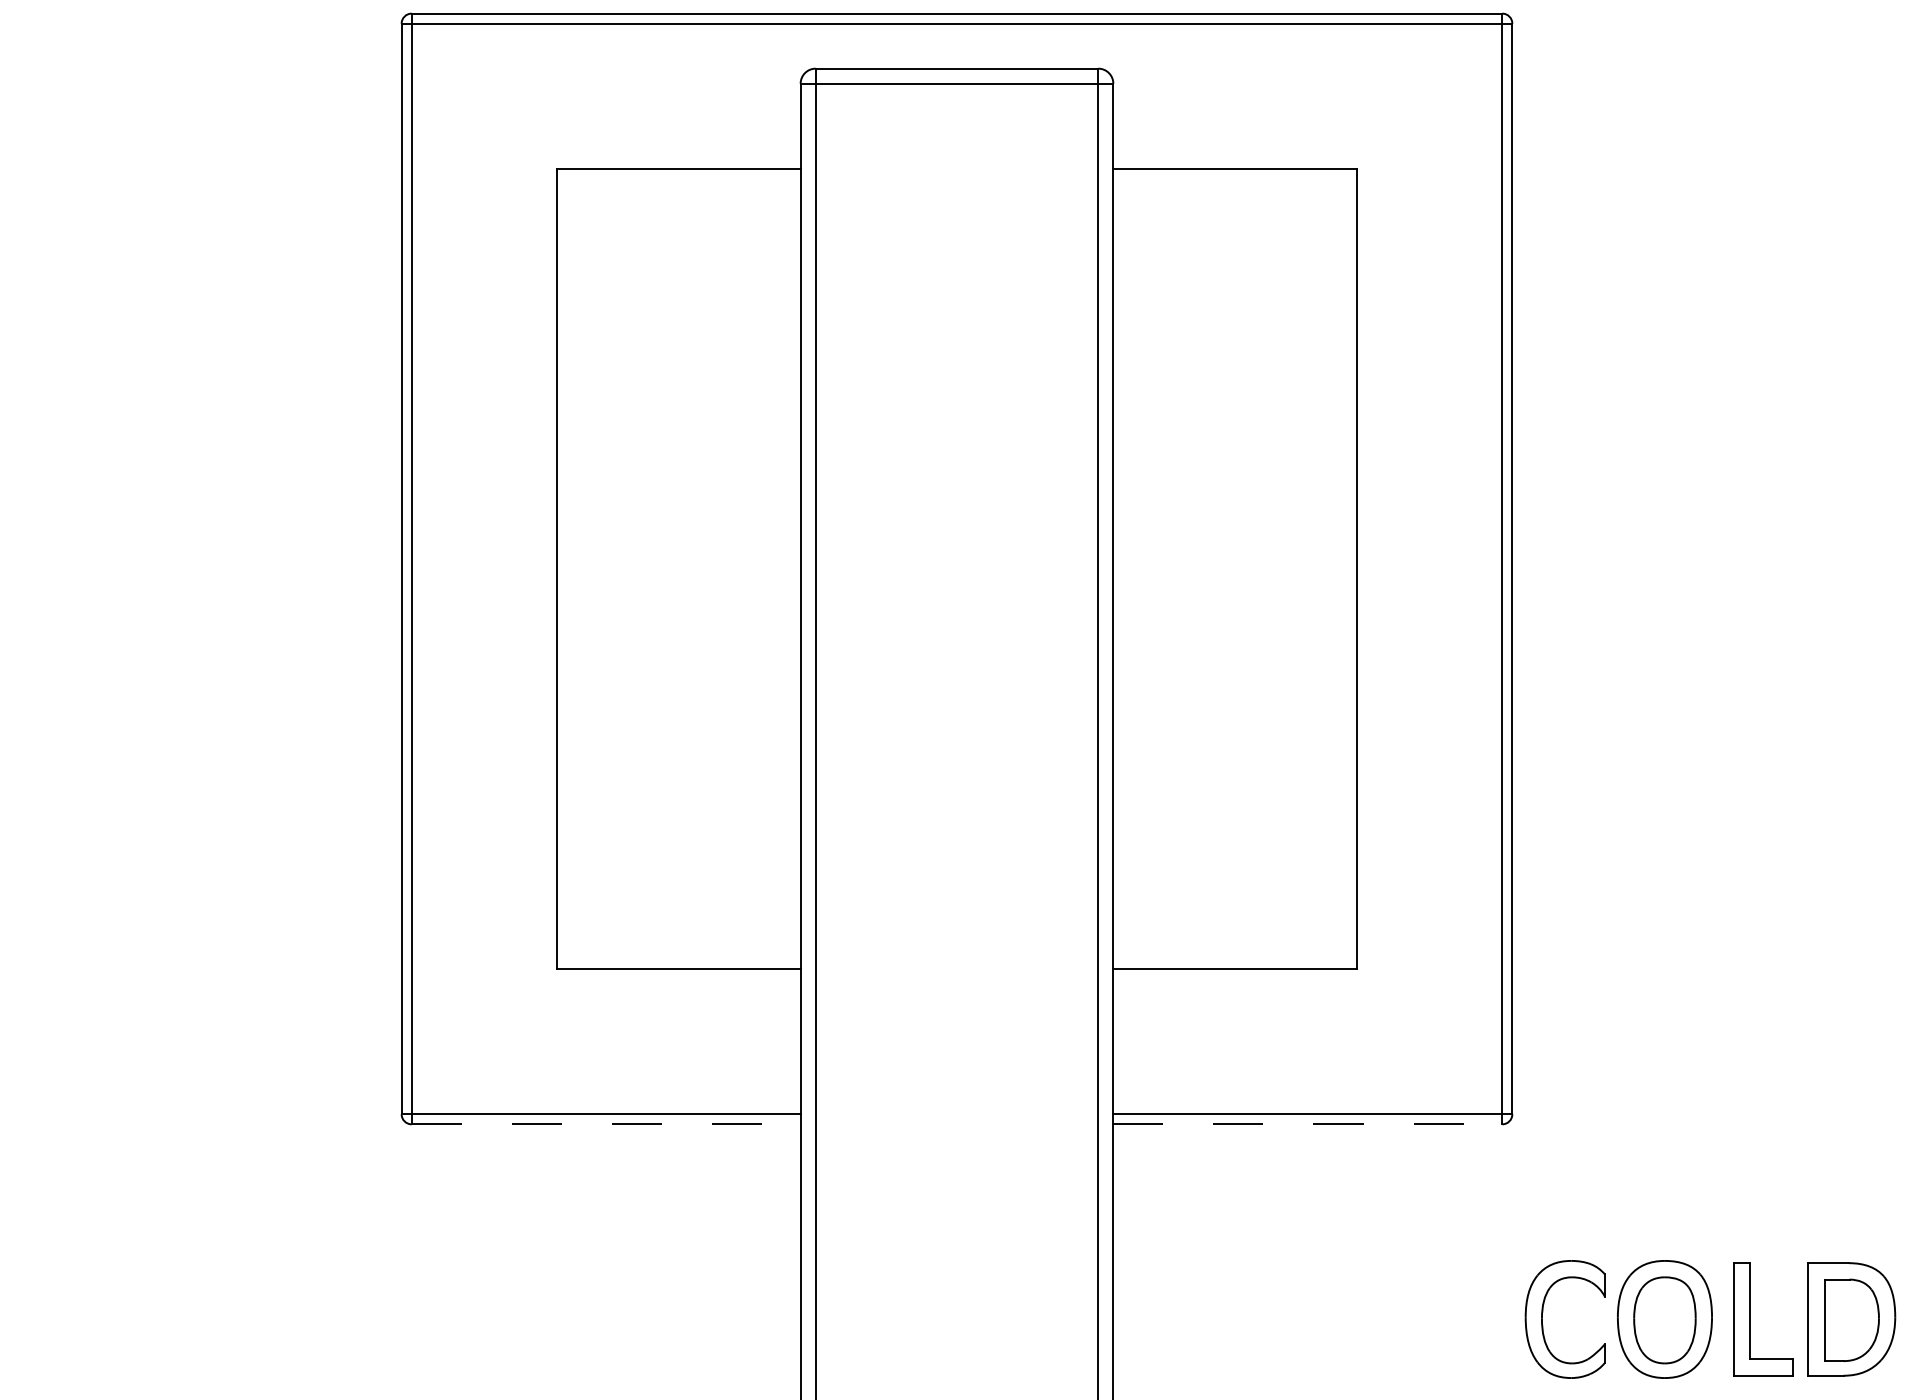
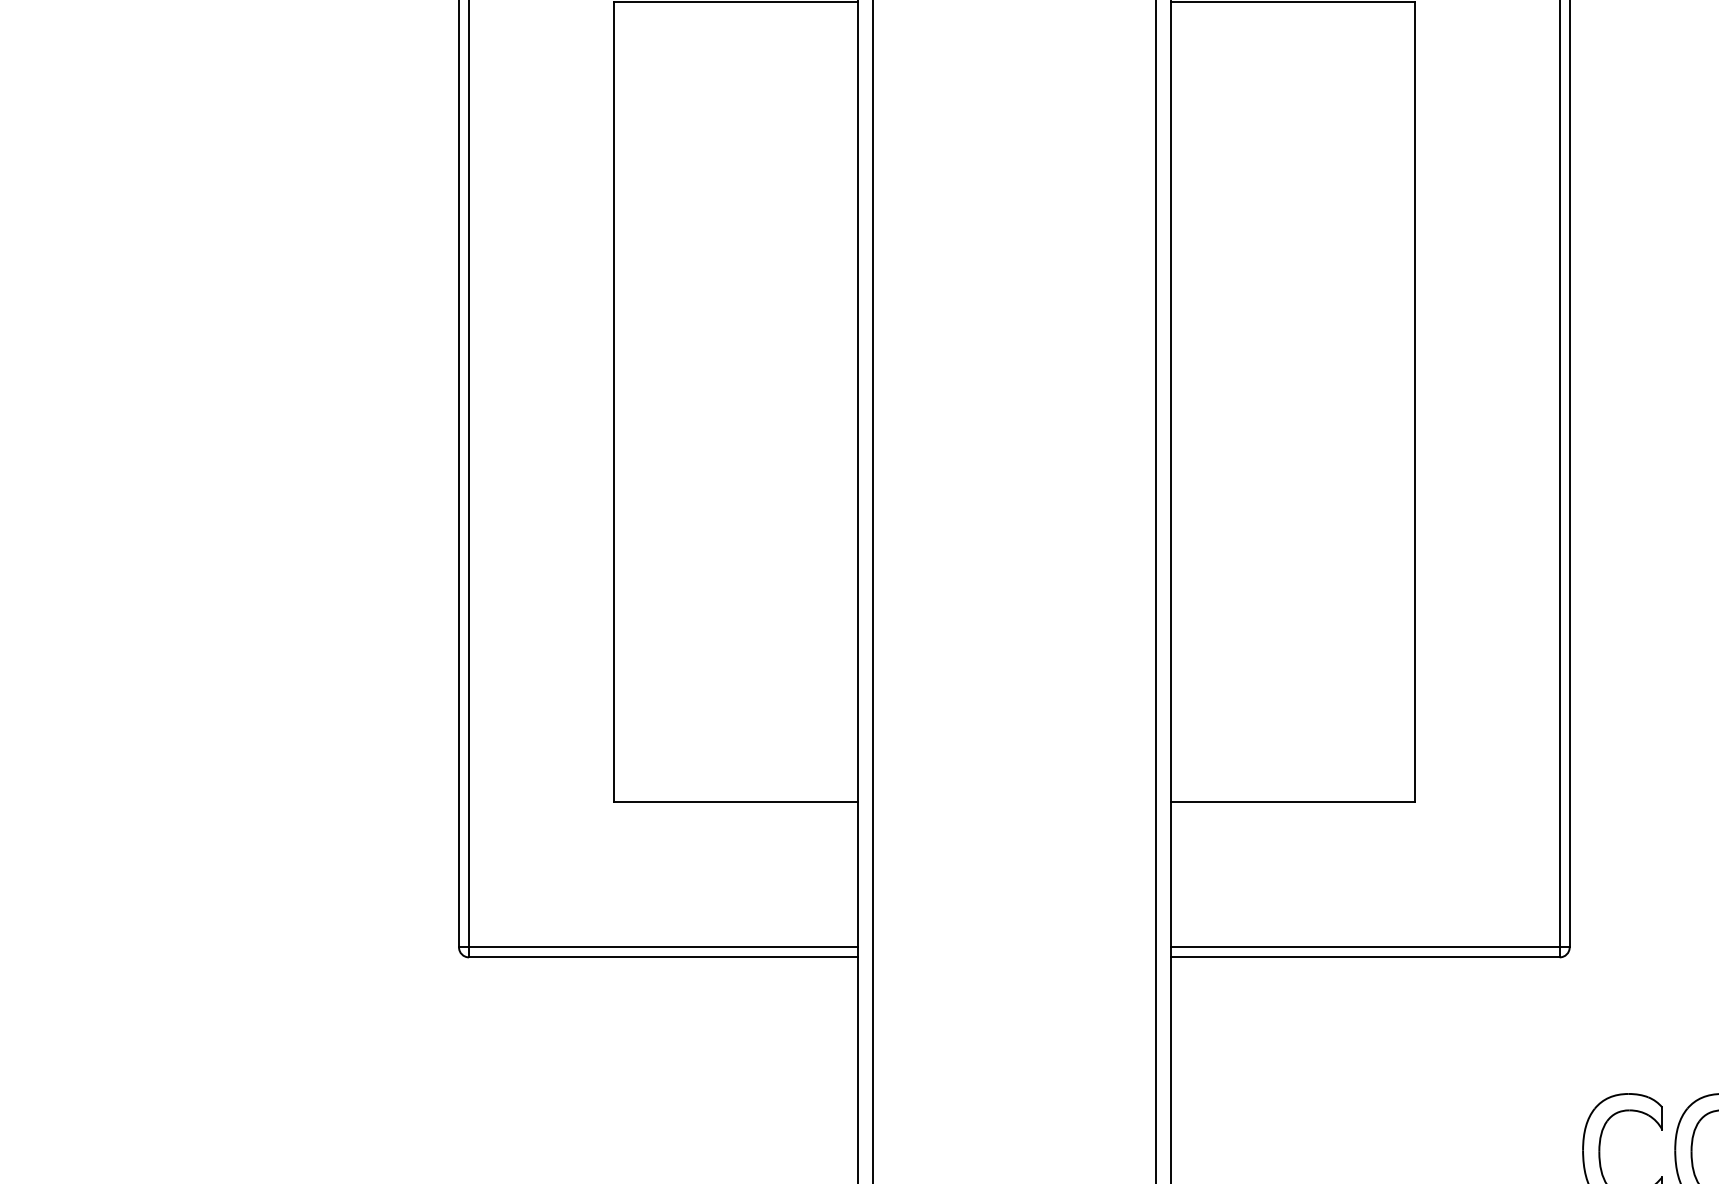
line: (606, 1124) -> (663, 957), dashed -> solid
line: (1308, 1124) -> (1365, 957), dashed -> solid

